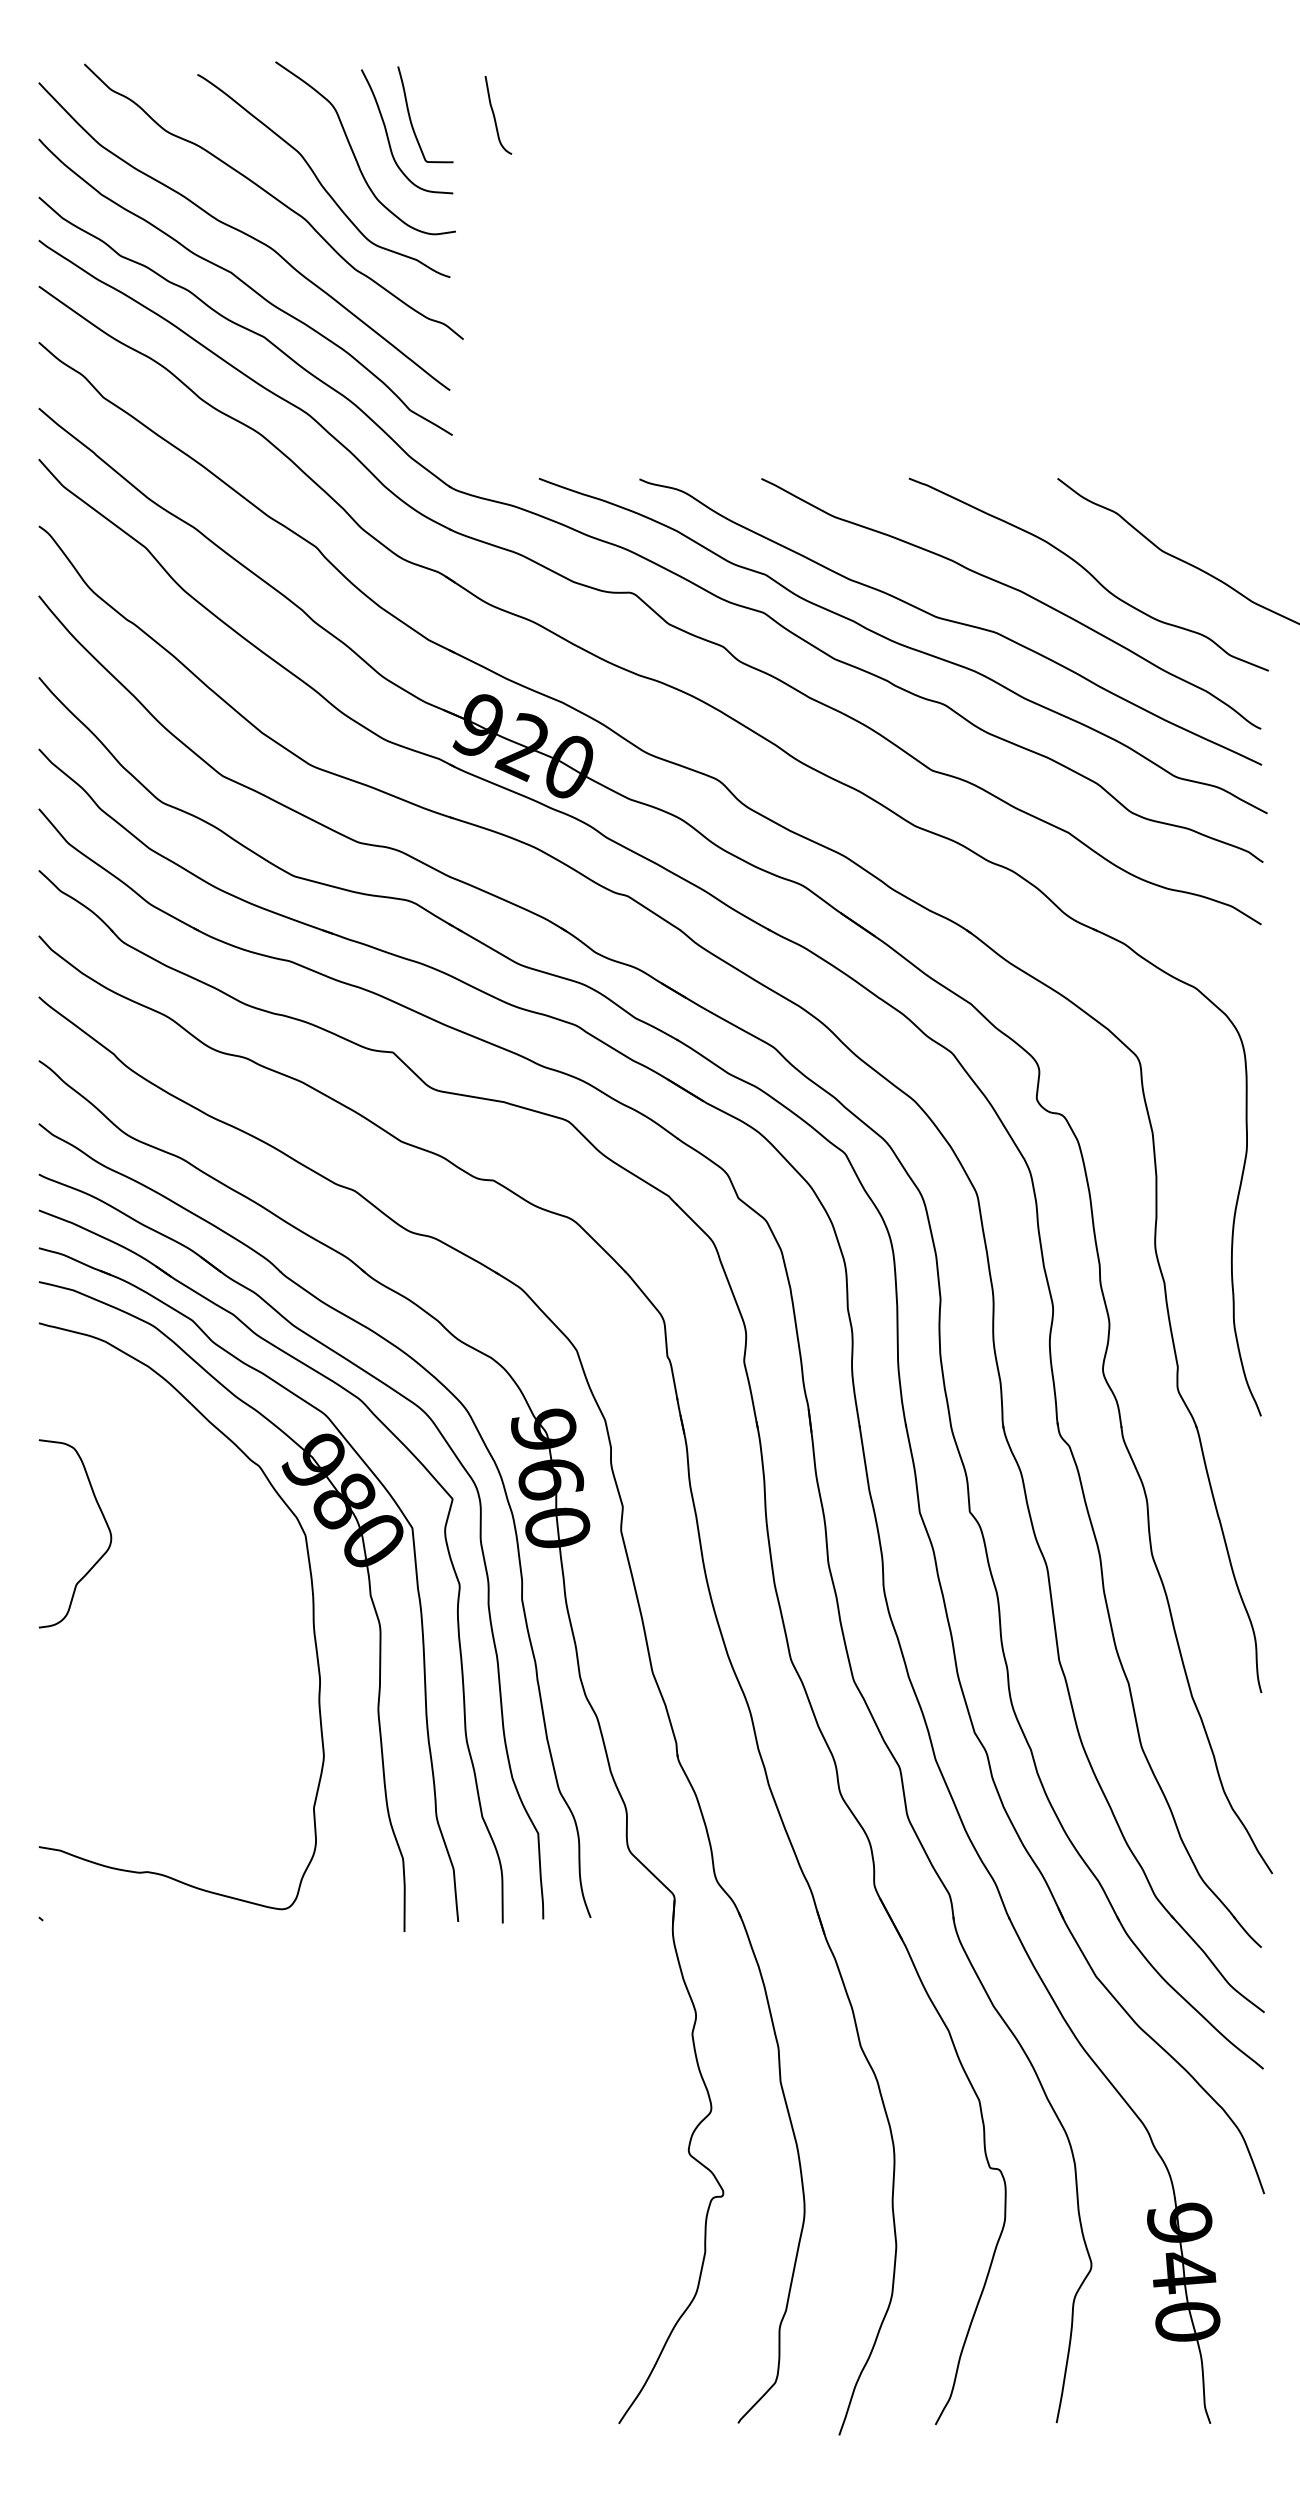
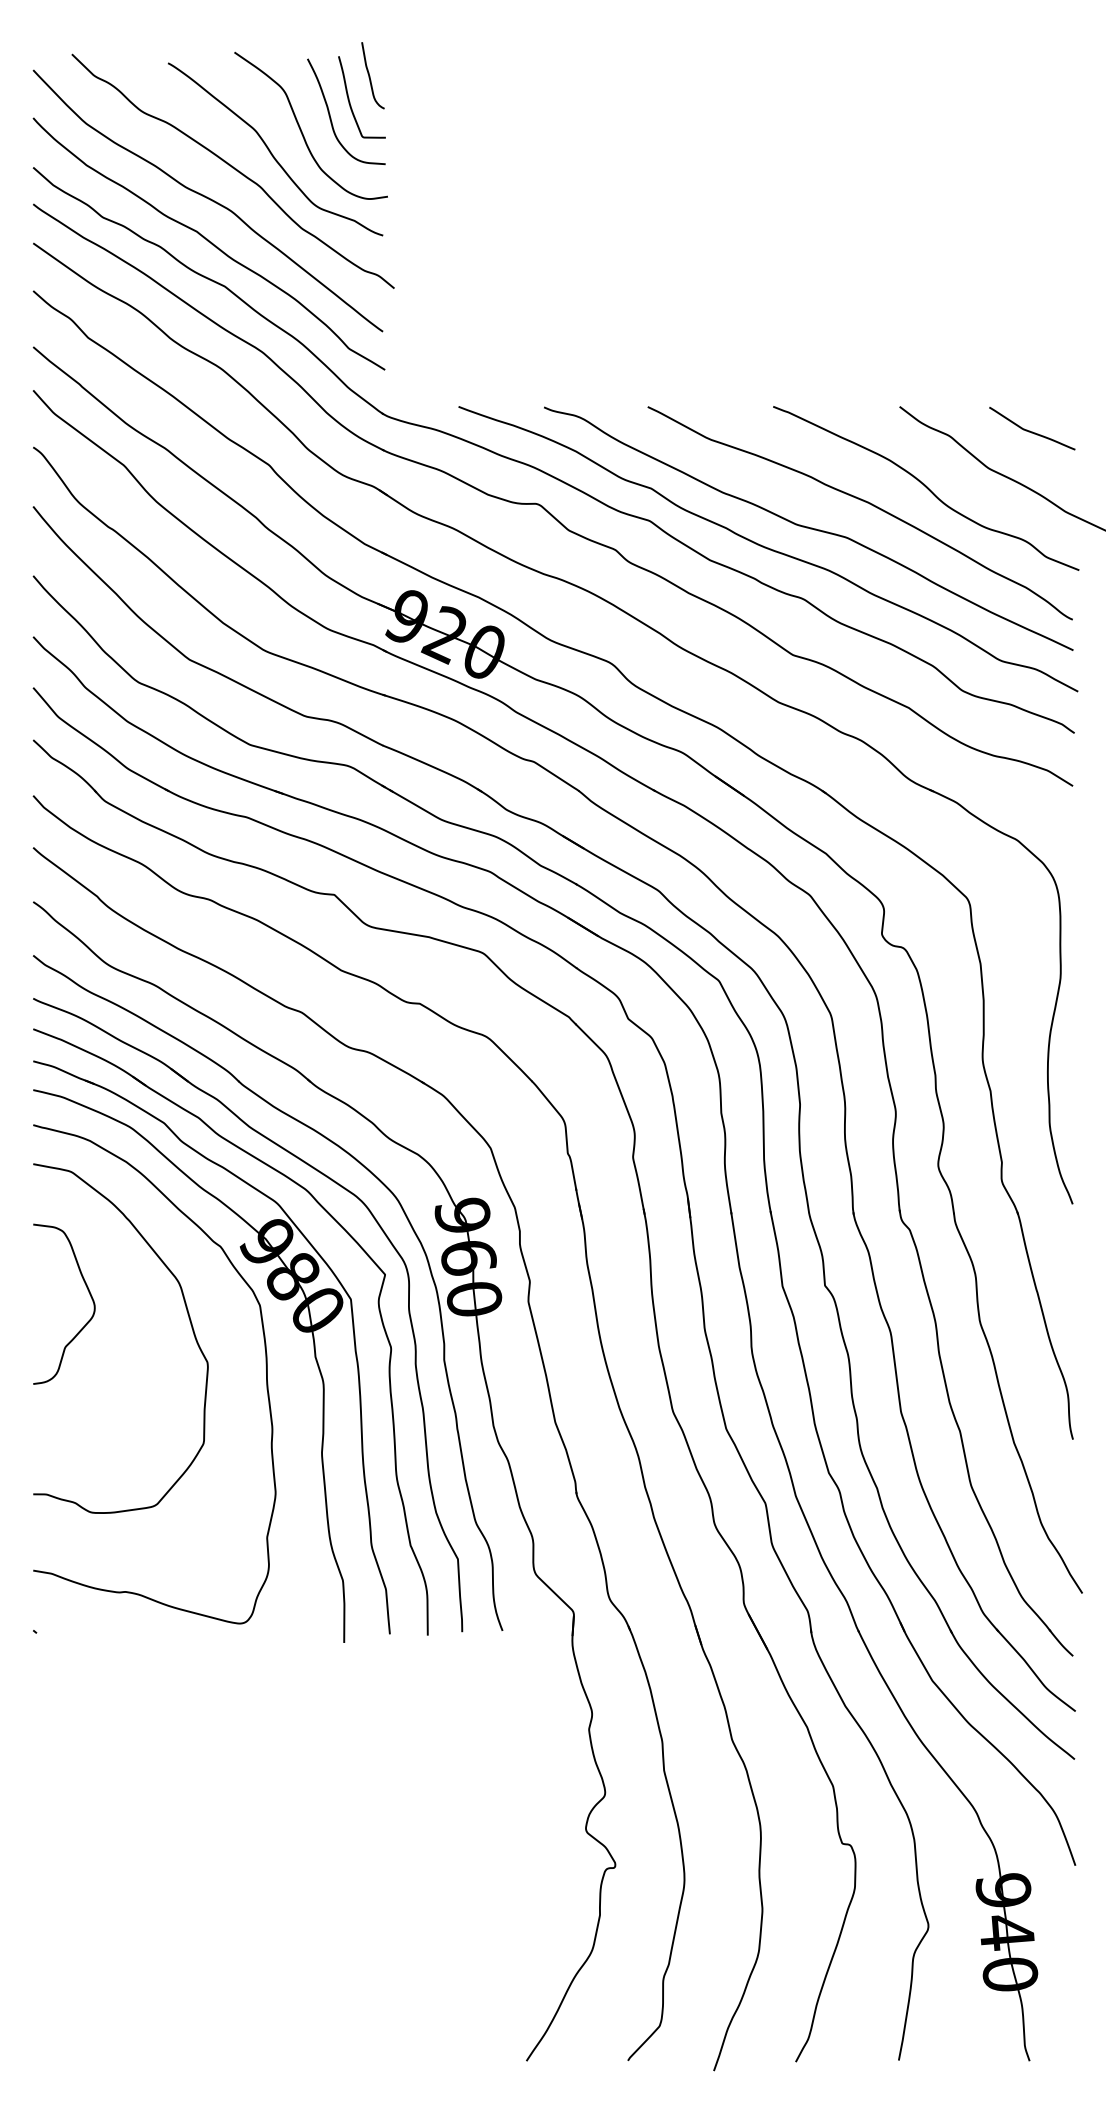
curve: (495, 116) -> (370, 76), moved
curve: (1213, 507) -> (1032, 431), added
curve: (222, 1553) -> (189, 1320), added

